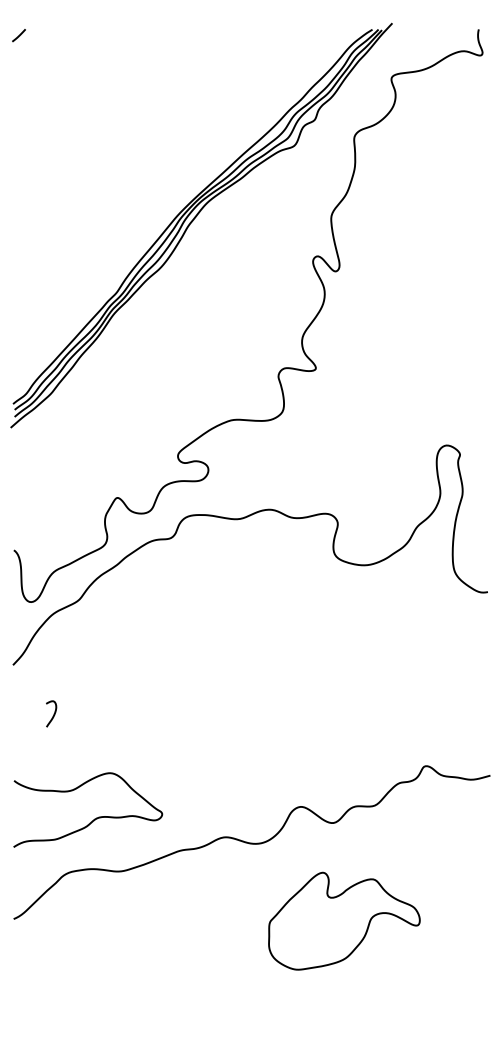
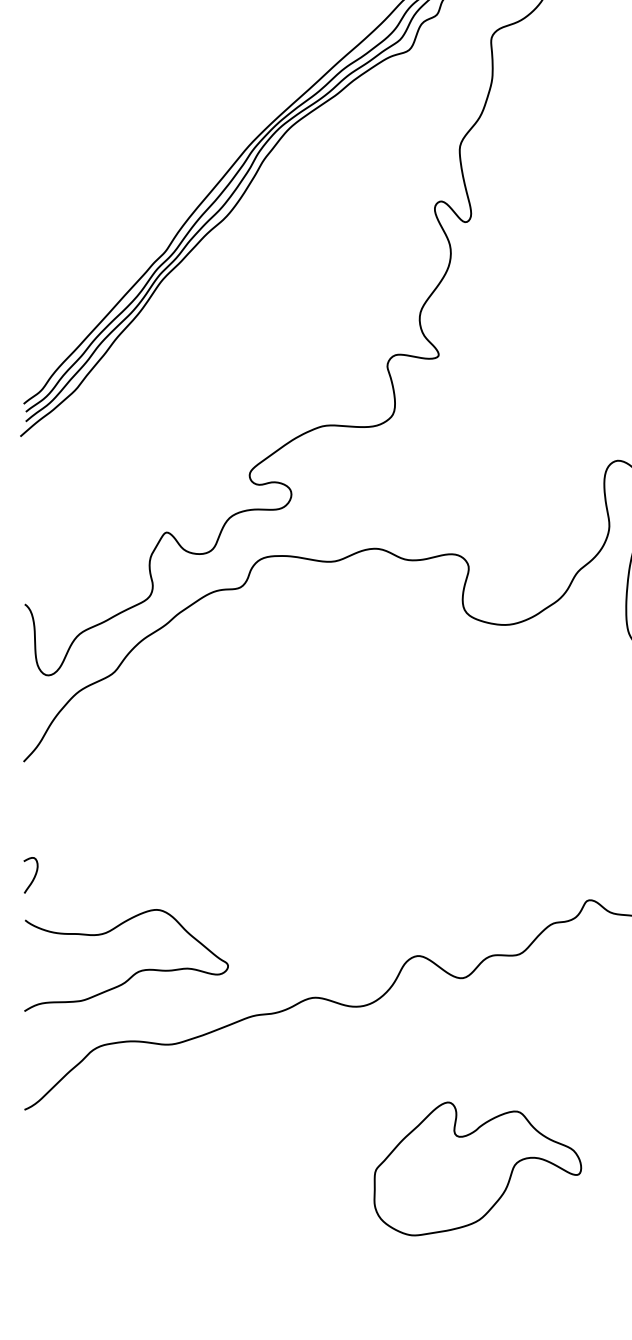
curve: (53, 713) -> (33, 874), moved
part: (344, 920) -> (477, 1167), moved

